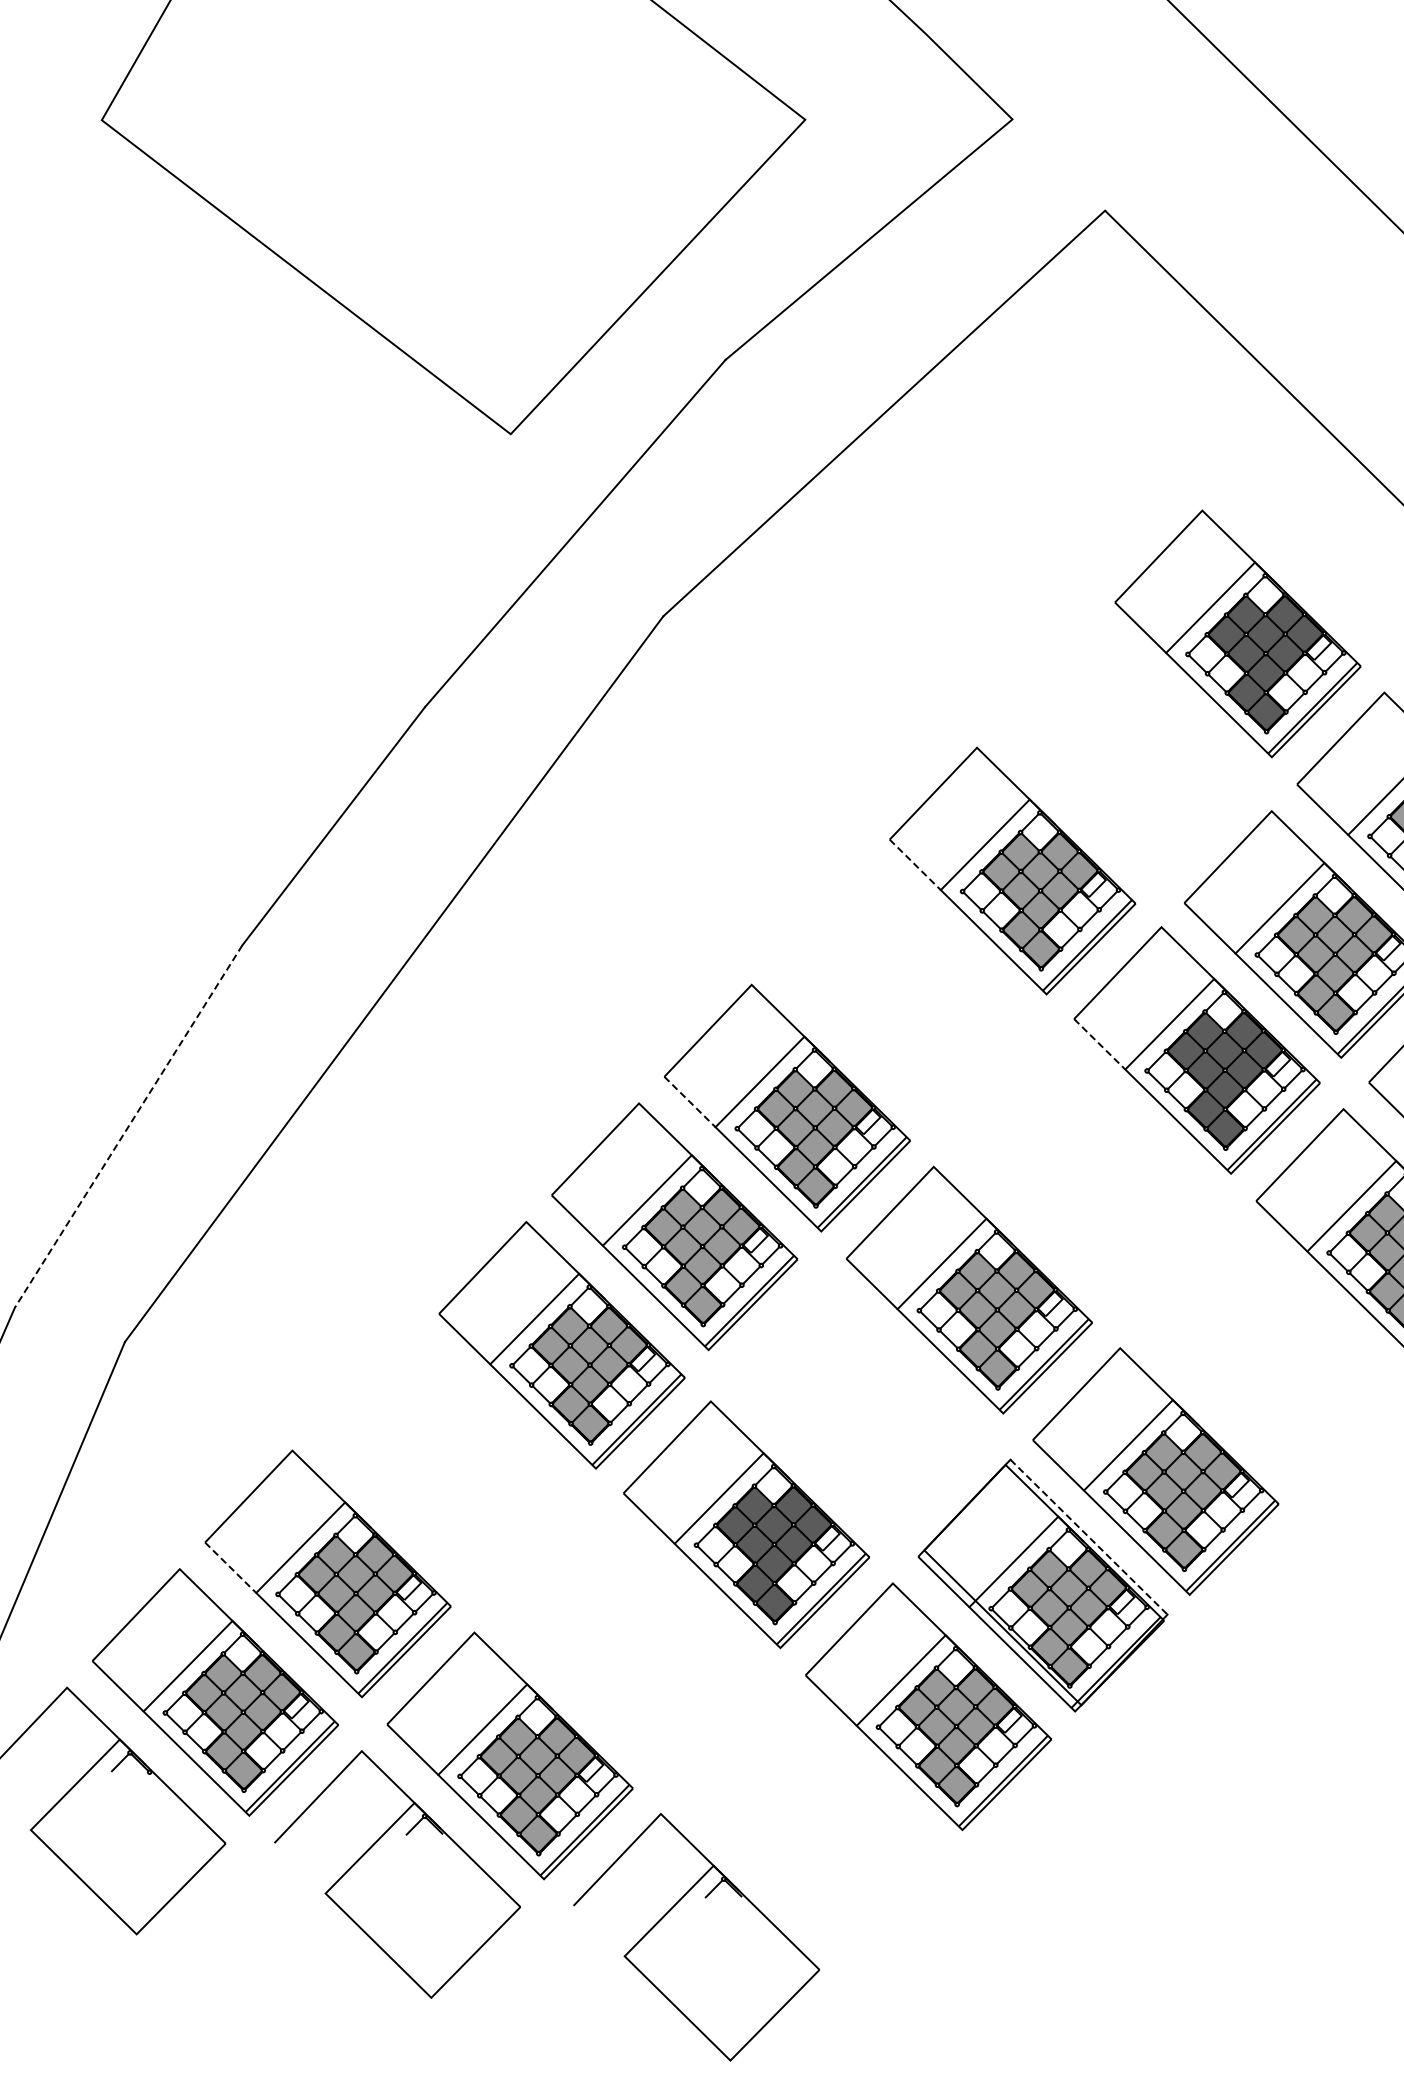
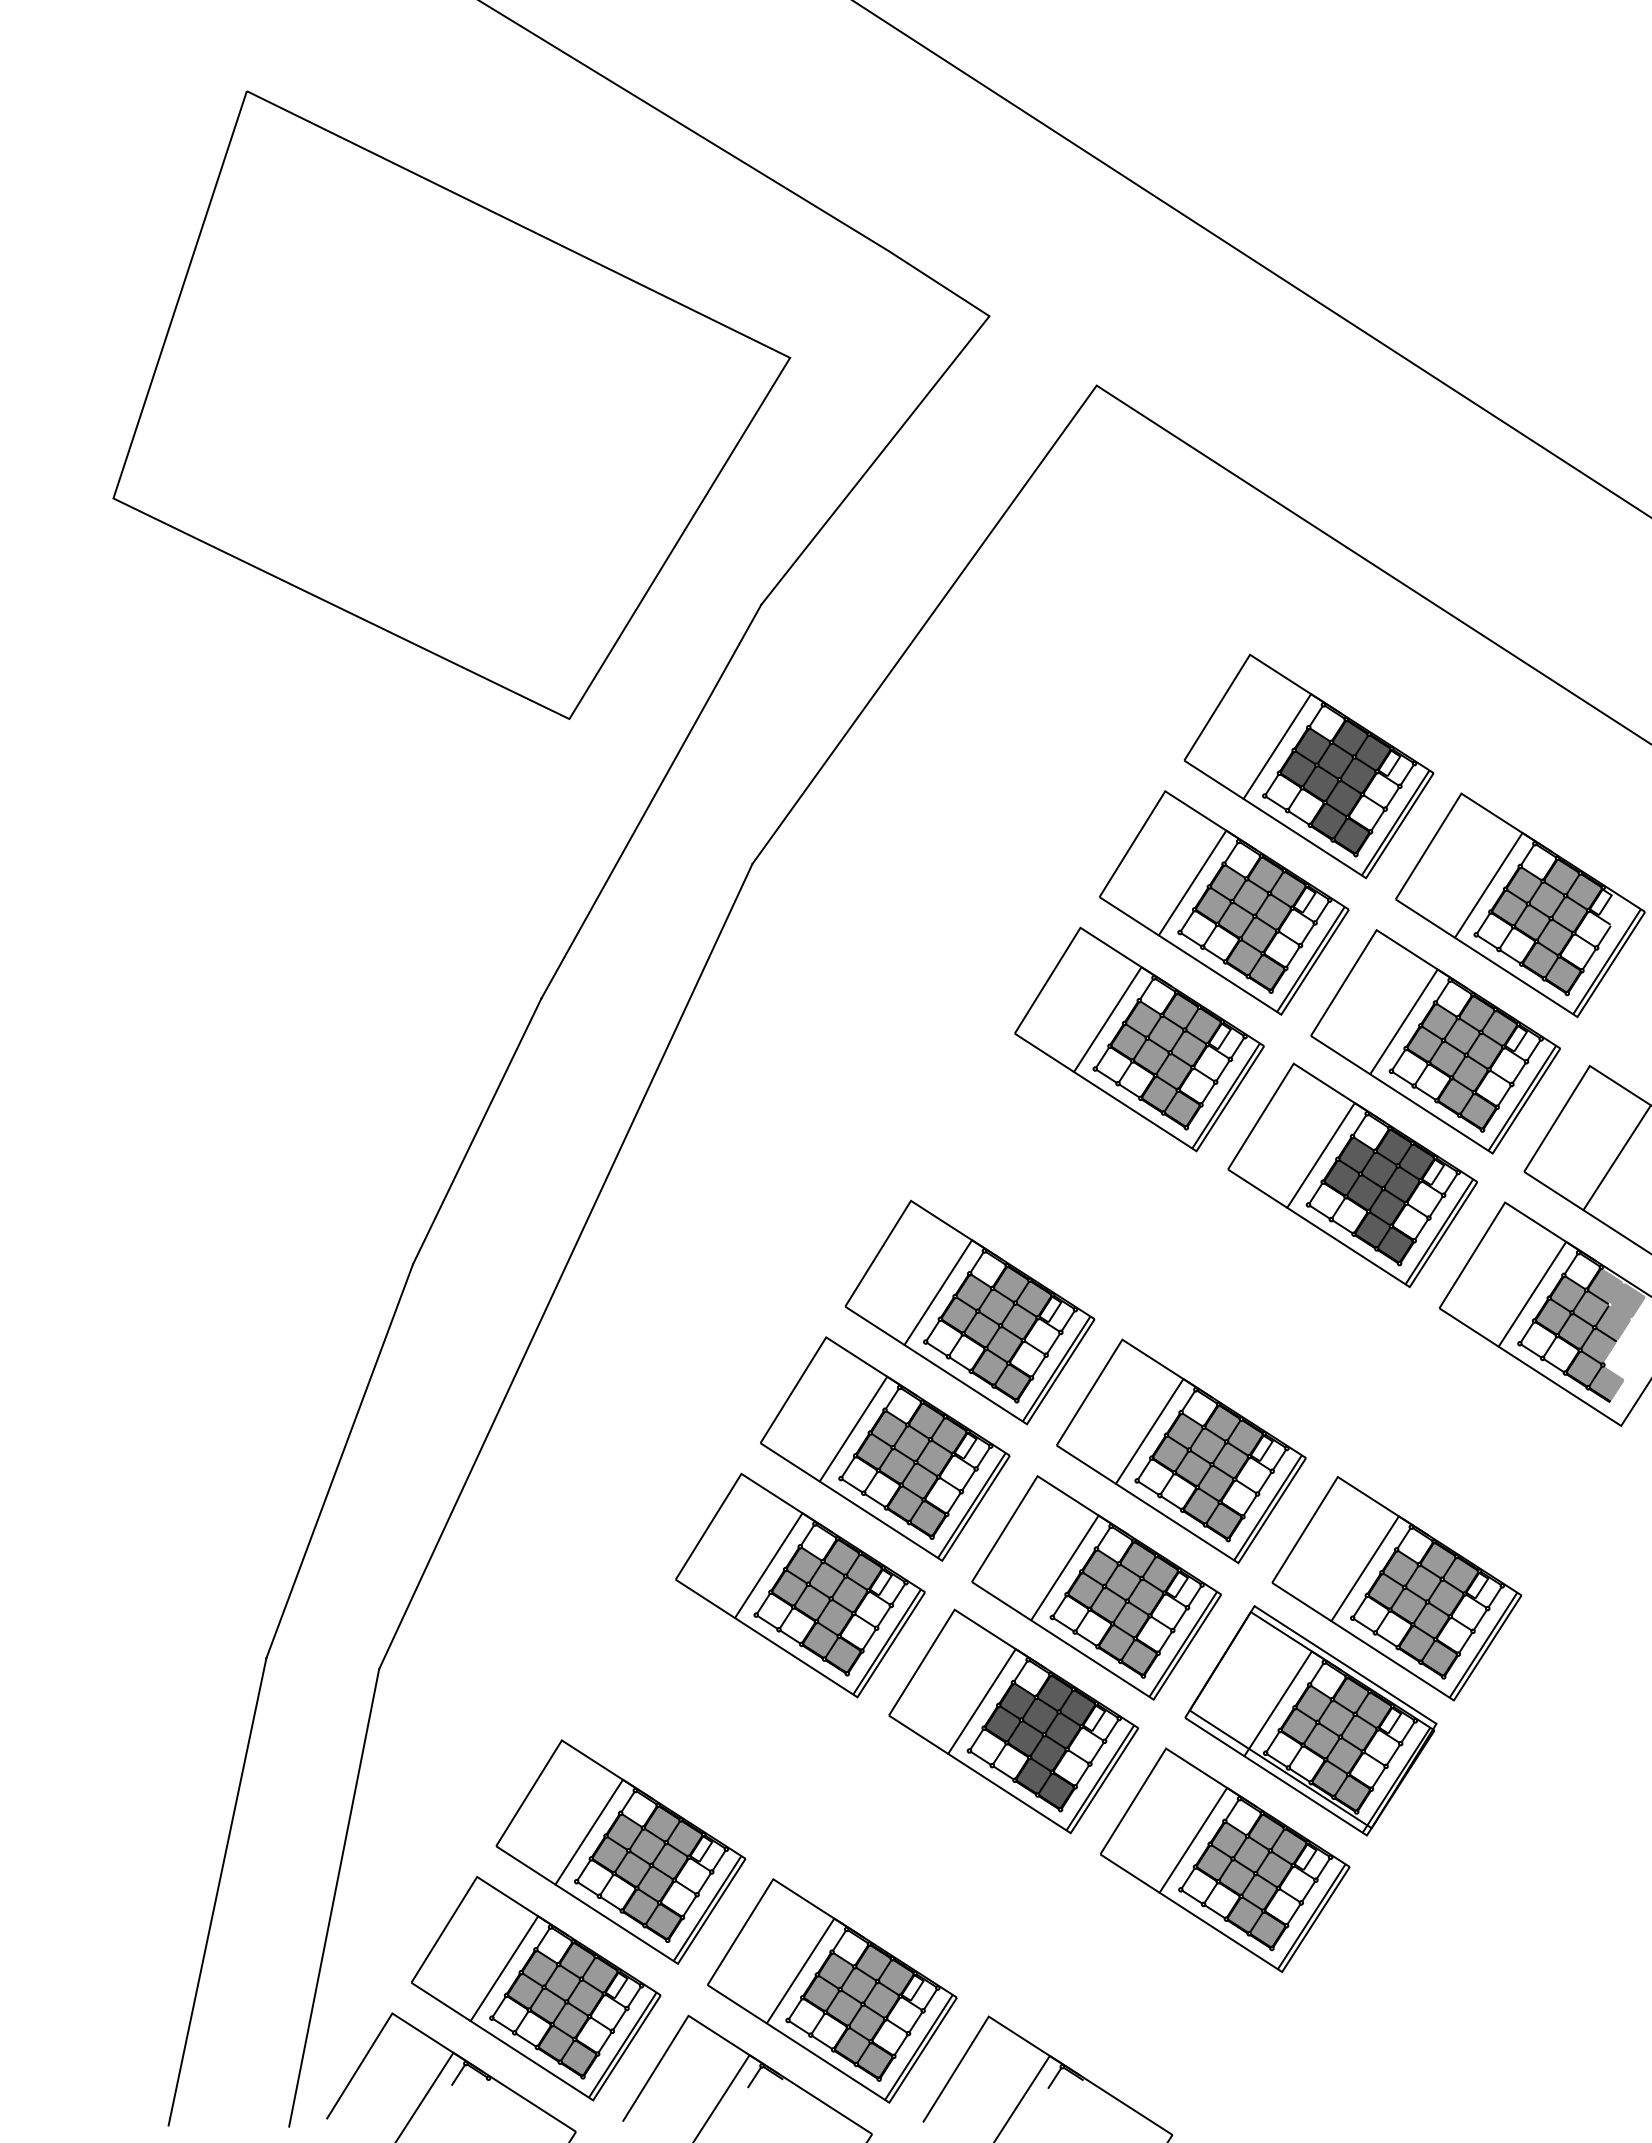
part: (1125, 752) -> (1224, 902), added
line: (915, 865) -> (1044, 1053), dashed -> solid
line: (1100, 1044) -> (1258, 1188), dashed -> solid
line: (690, 1102) -> (875, 1326), dashed -> solid
line: (128, 1126) -> (339, 1461), dashed -> solid
part: (856, 1408) -> (1096, 1587), added
line: (1088, 1537) -> (1345, 1665), dashed -> solid
line: (231, 1567) -> (526, 1865), dashed -> solid

